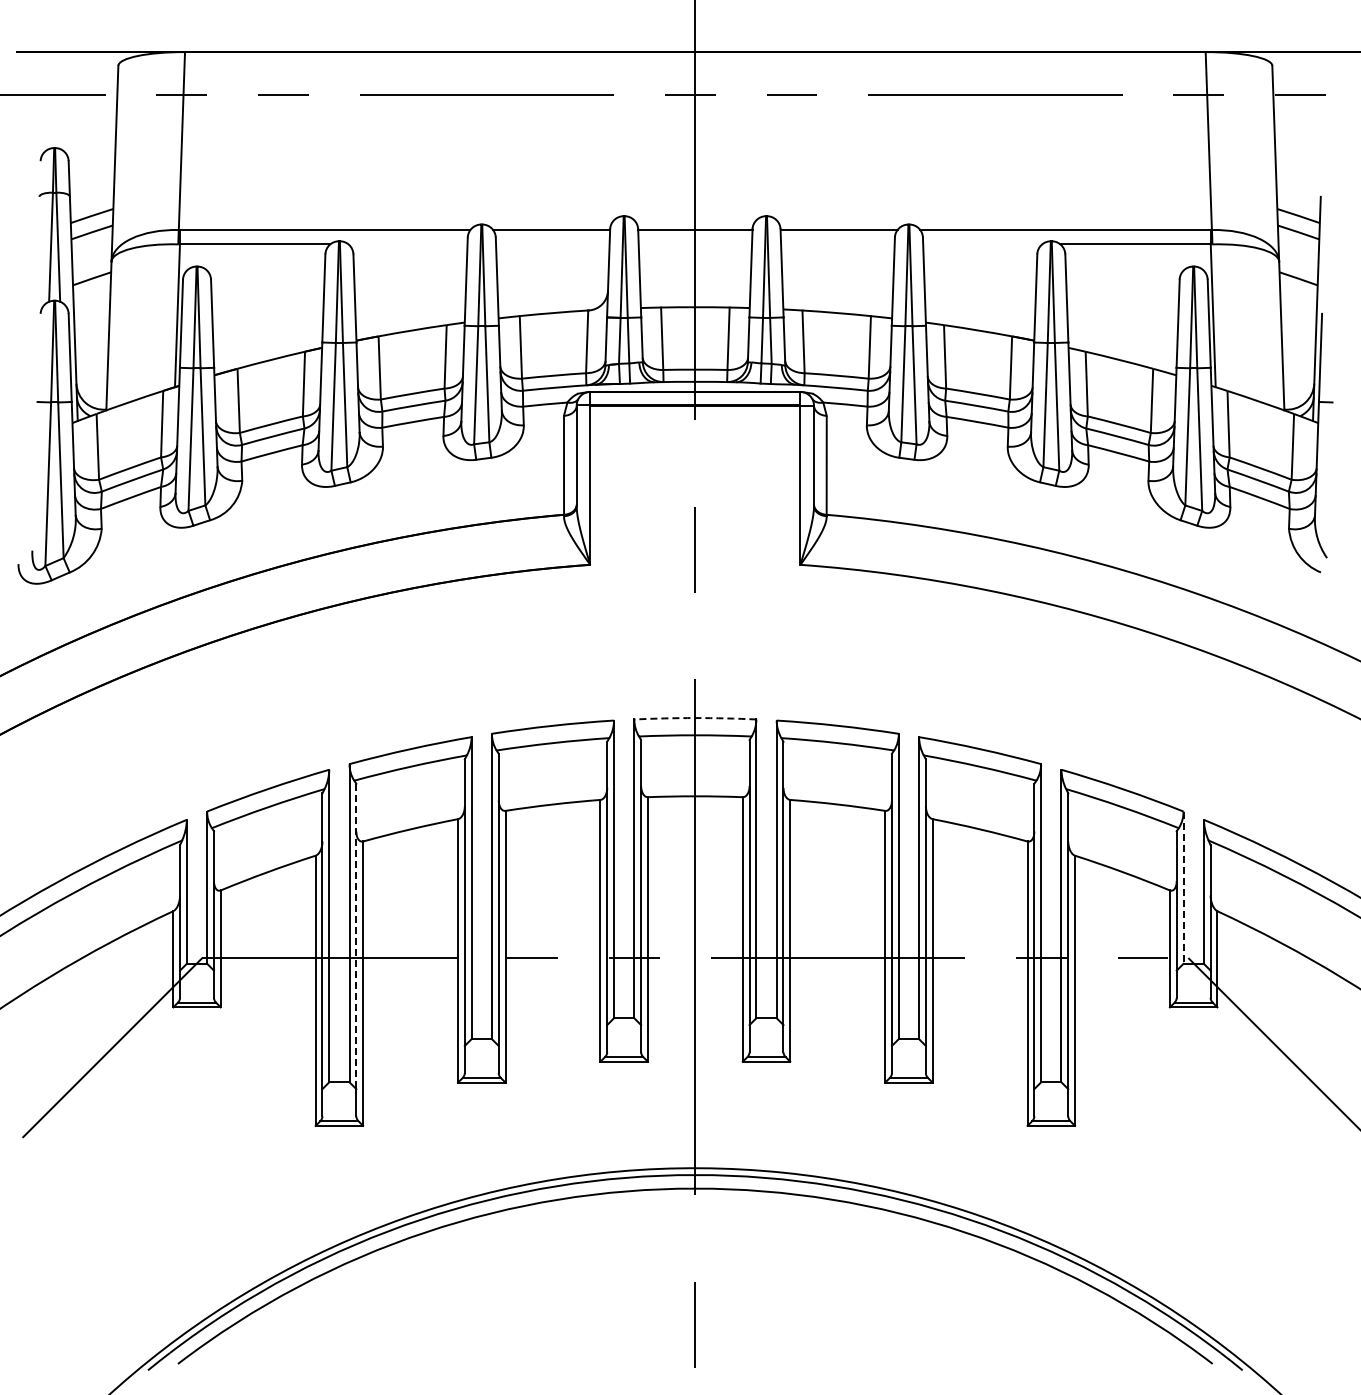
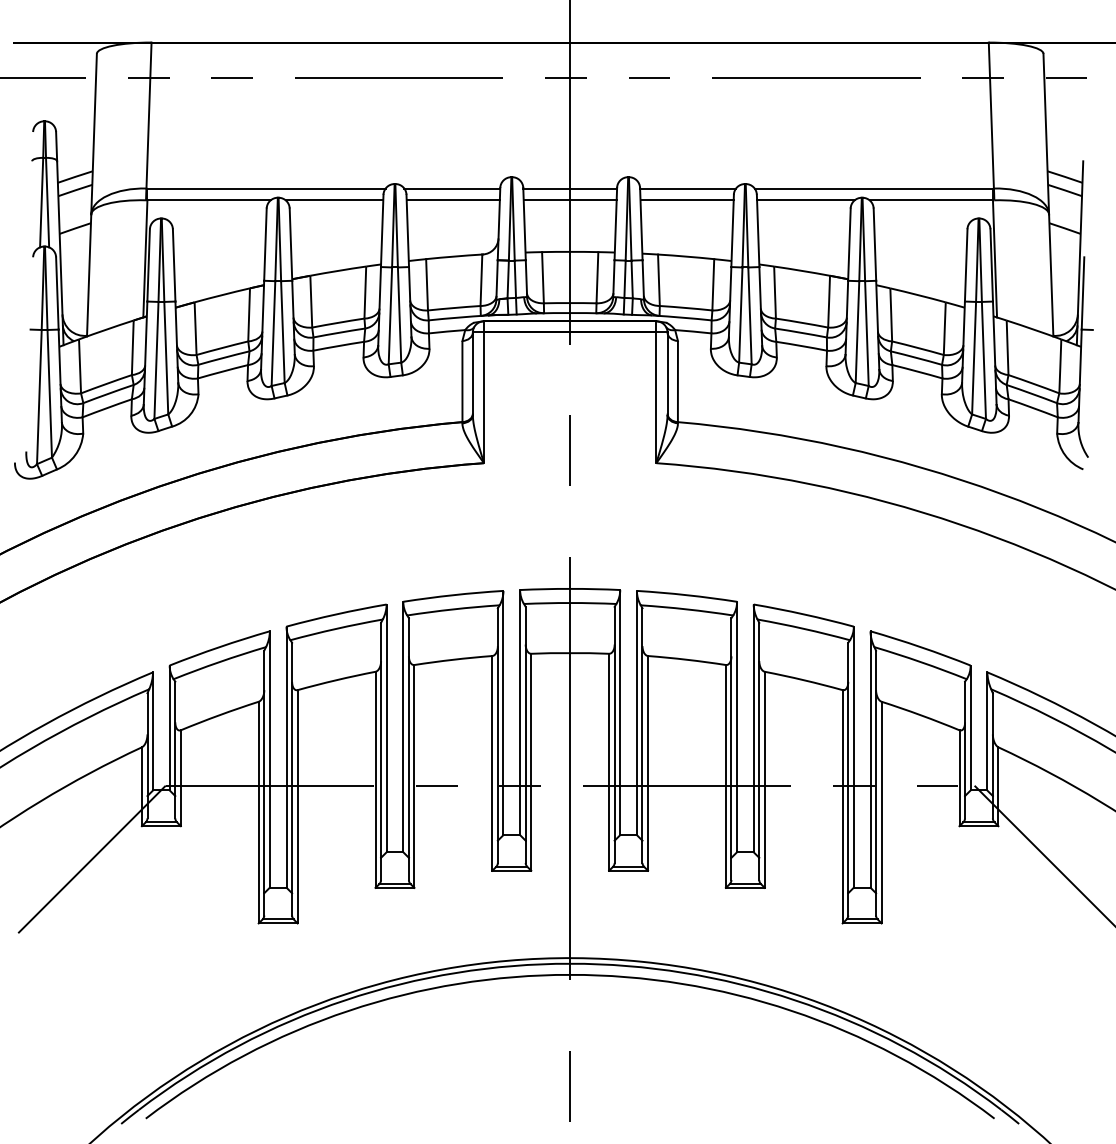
line: (407, 244) -> (334, 200), added
line: (552, 244) -> (453, 200), added
line: (695, 244) -> (570, 200), added
line: (837, 244) -> (686, 200), added
line: (982, 244) -> (805, 200), added
arc: (695, 718) -> (570, 589), dashed -> solid
line: (1183, 888) -> (970, 728), dashed -> solid
line: (356, 936) -> (292, 768), dashed -> solid

